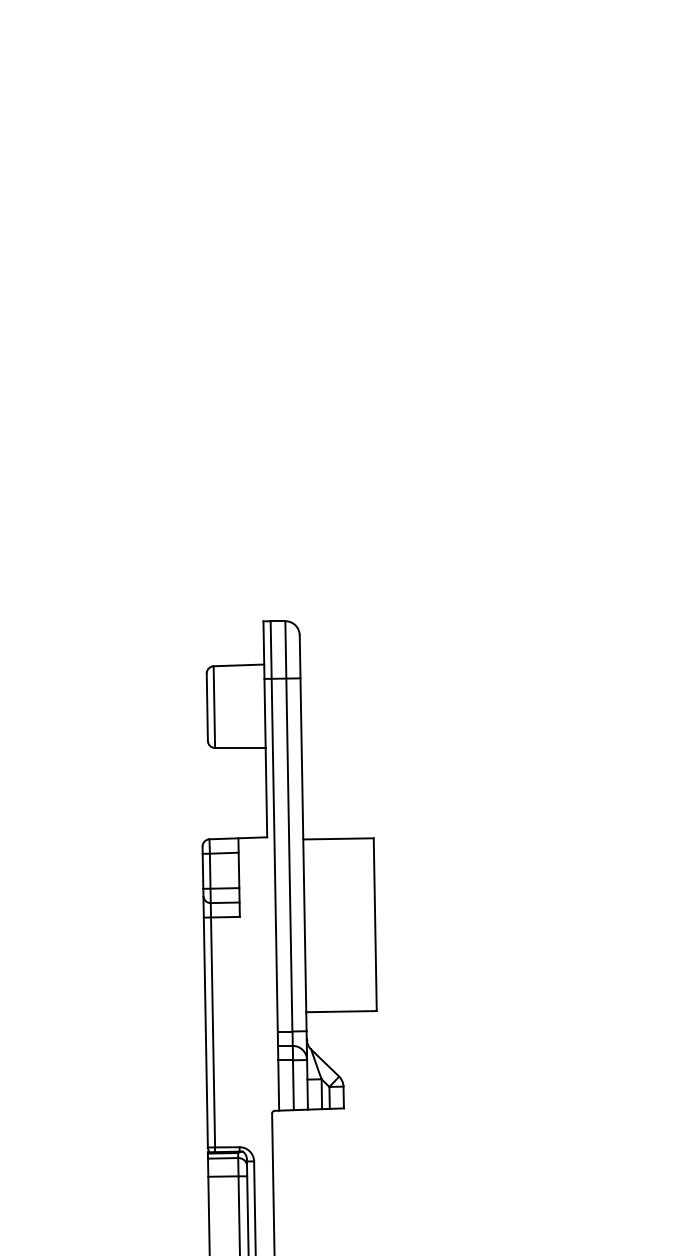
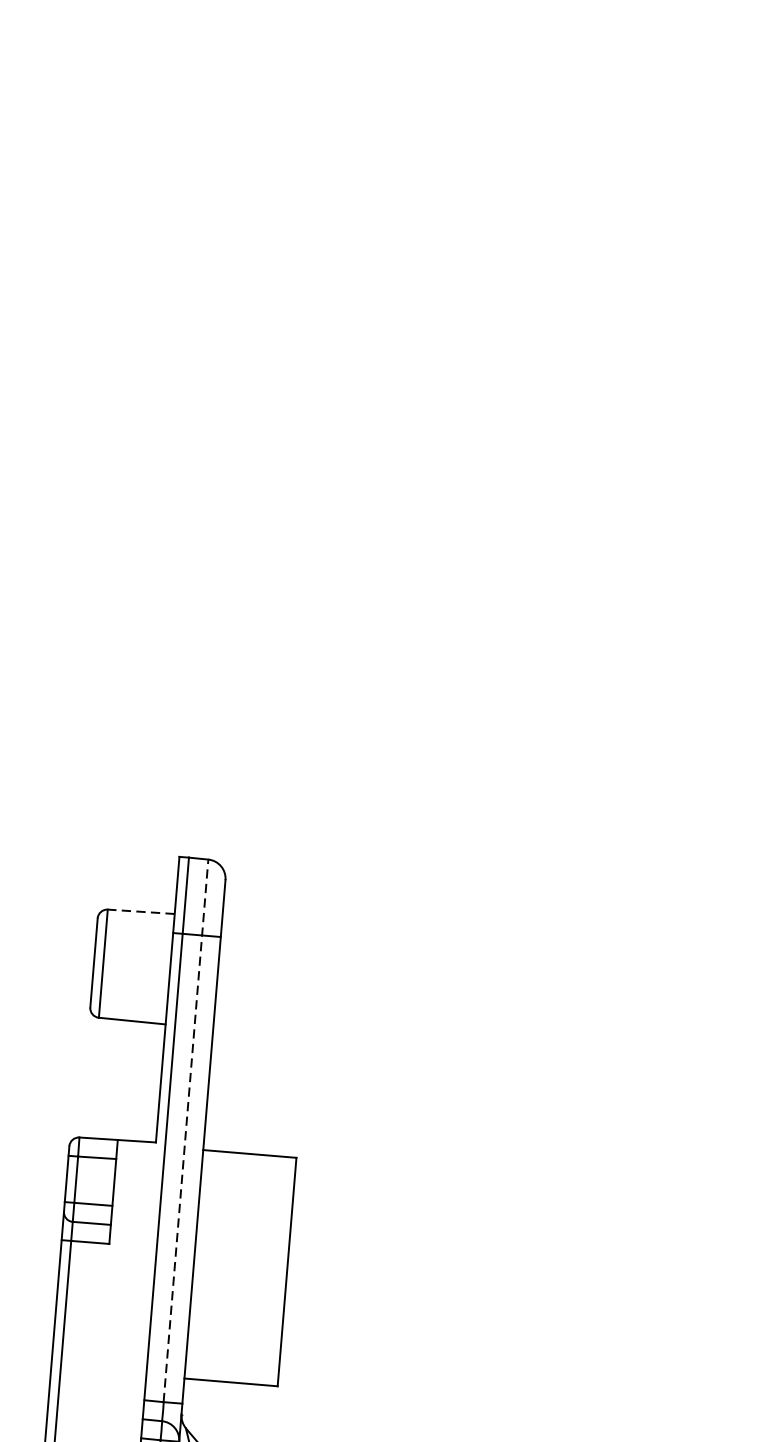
line: (238, 665) -> (140, 911), solid -> dashed
line: (288, 825) -> (185, 1129), solid -> dashed

